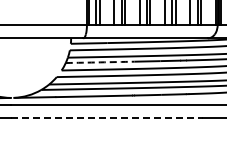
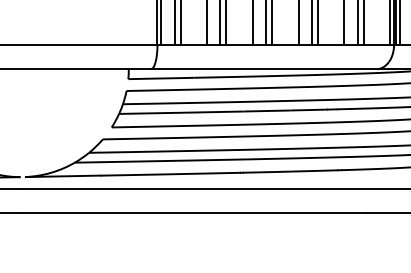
arc: (100, 62) -> (181, 112), dashed -> solid
line: (107, 117) -> (194, 212), dashed -> solid

